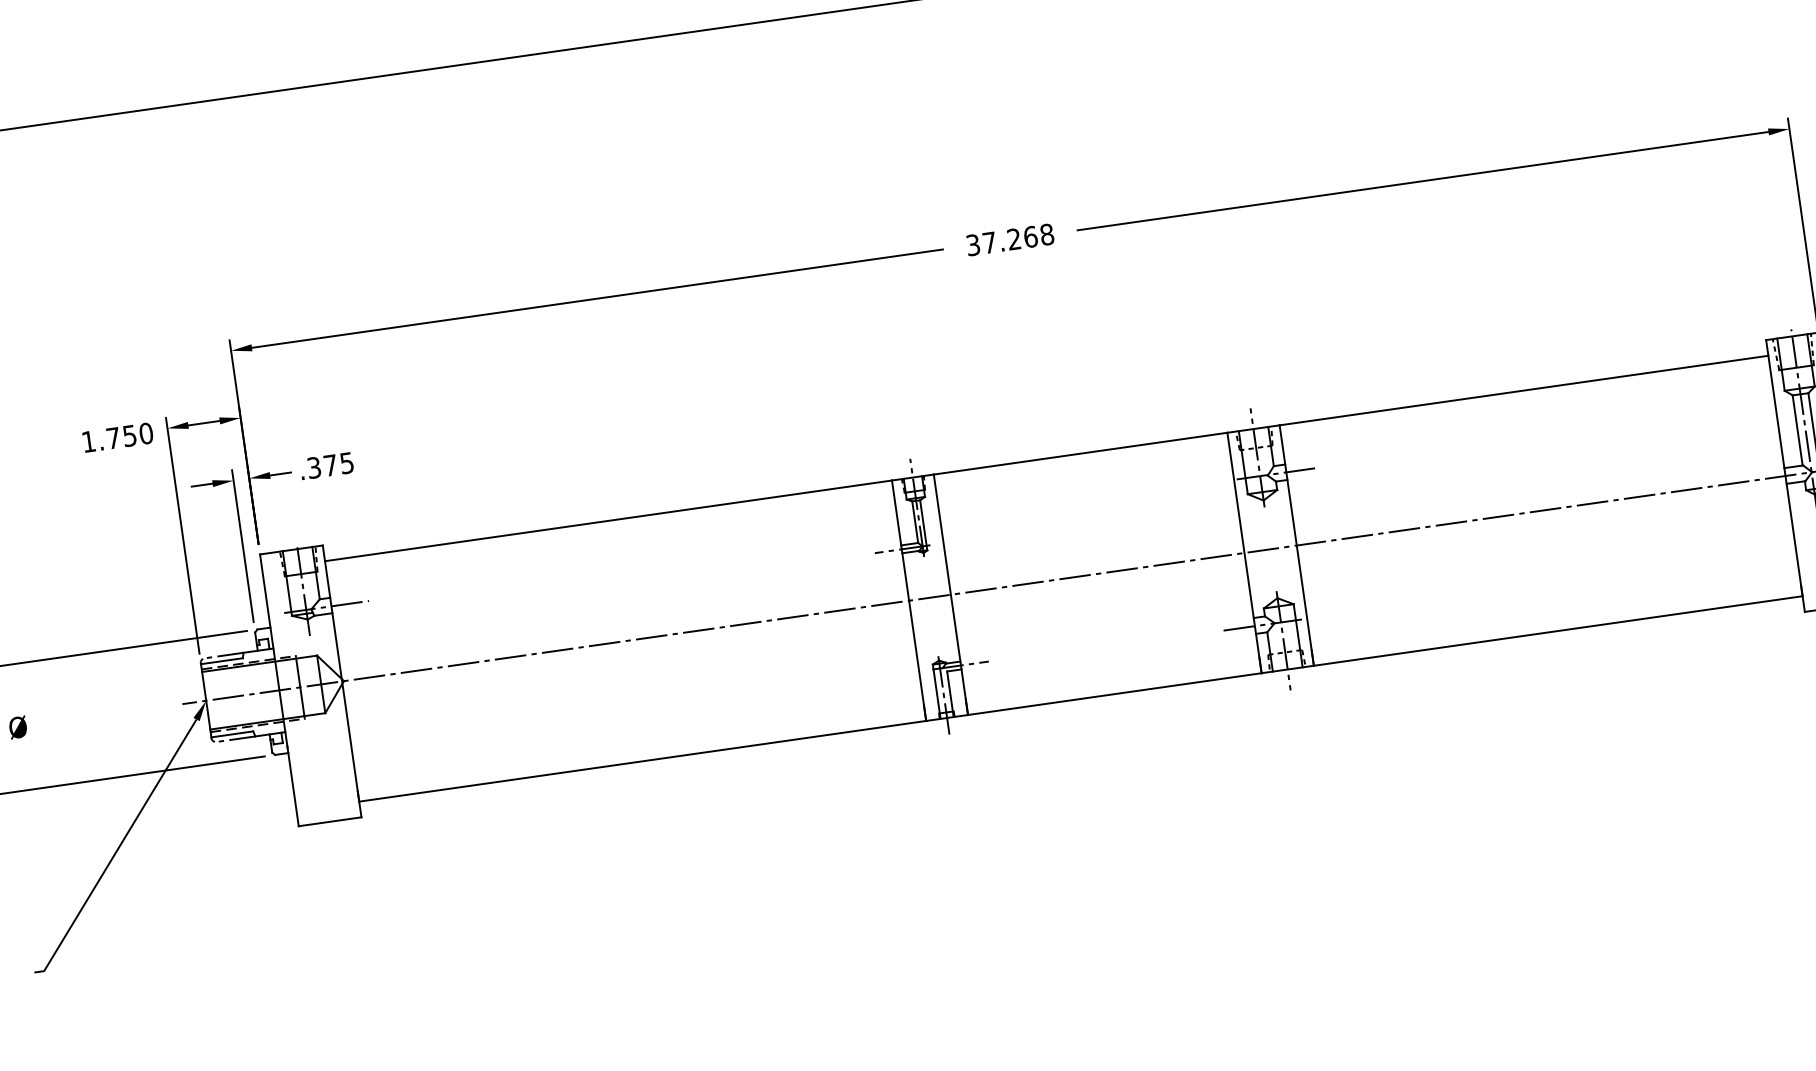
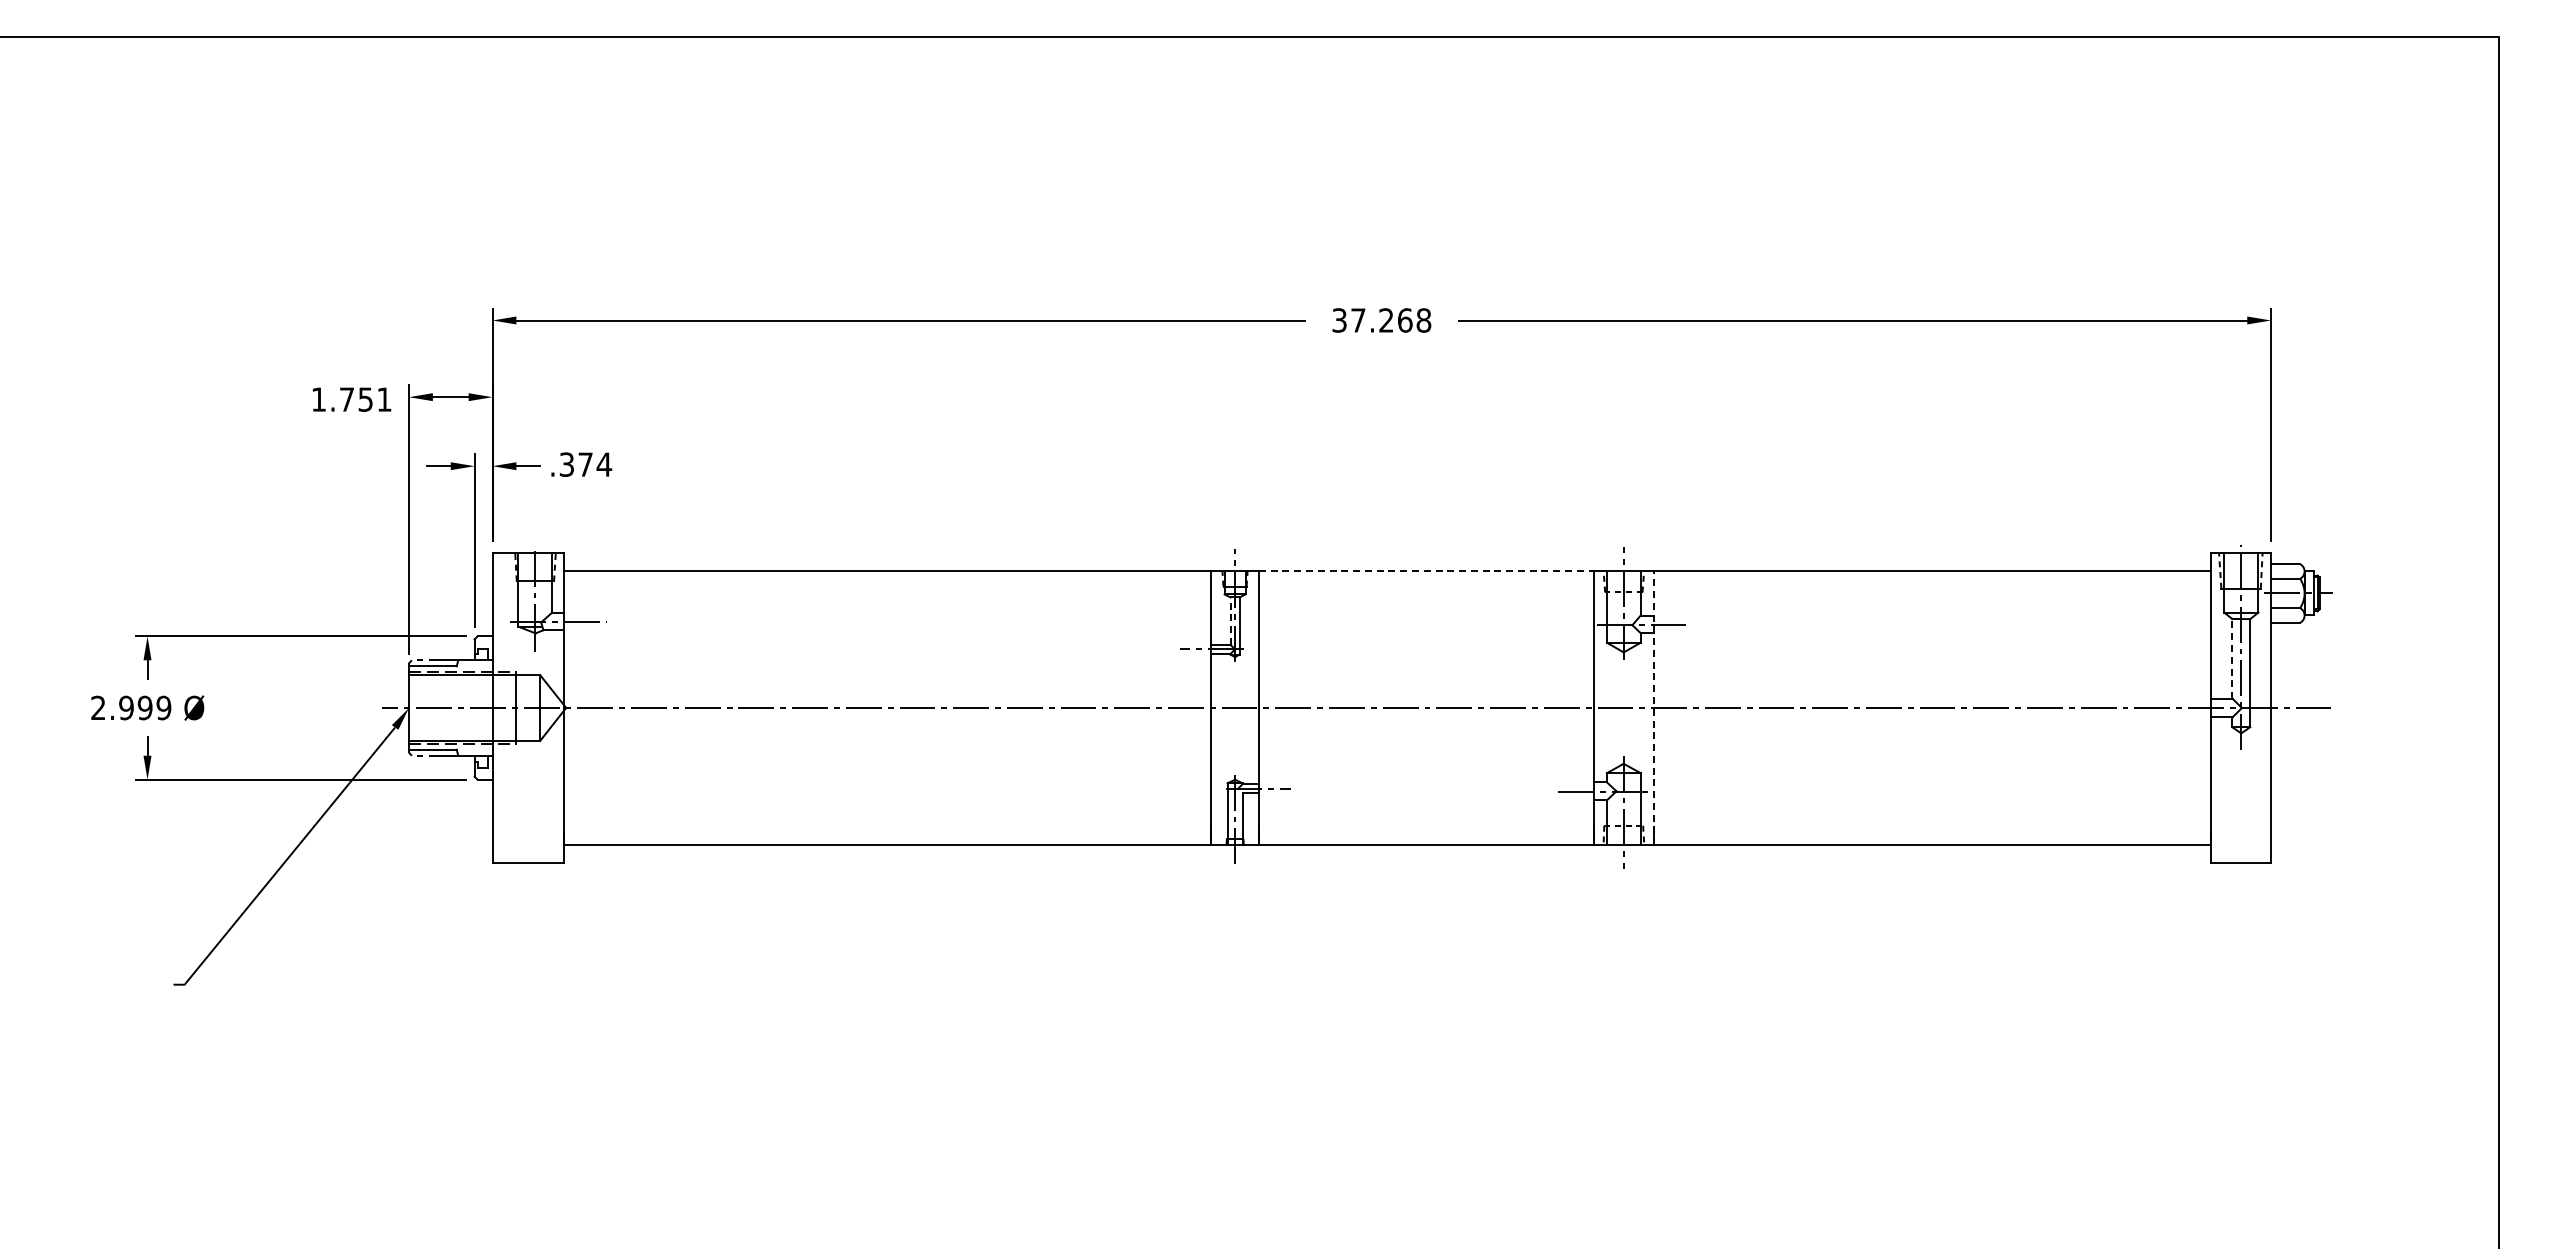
line: (1797, 429) -> (2232, 658), solid -> dashed
text: (146, 433) -> (384, 399), 1.750 -> 1.751
line: (1080, 453) -> (1426, 570), solid -> dashed
text: (347, 463) -> (604, 464), .375 -> .374
line: (915, 522) -> (1230, 621), solid -> dashed
line: (1296, 545) -> (1653, 707), solid -> dashed

